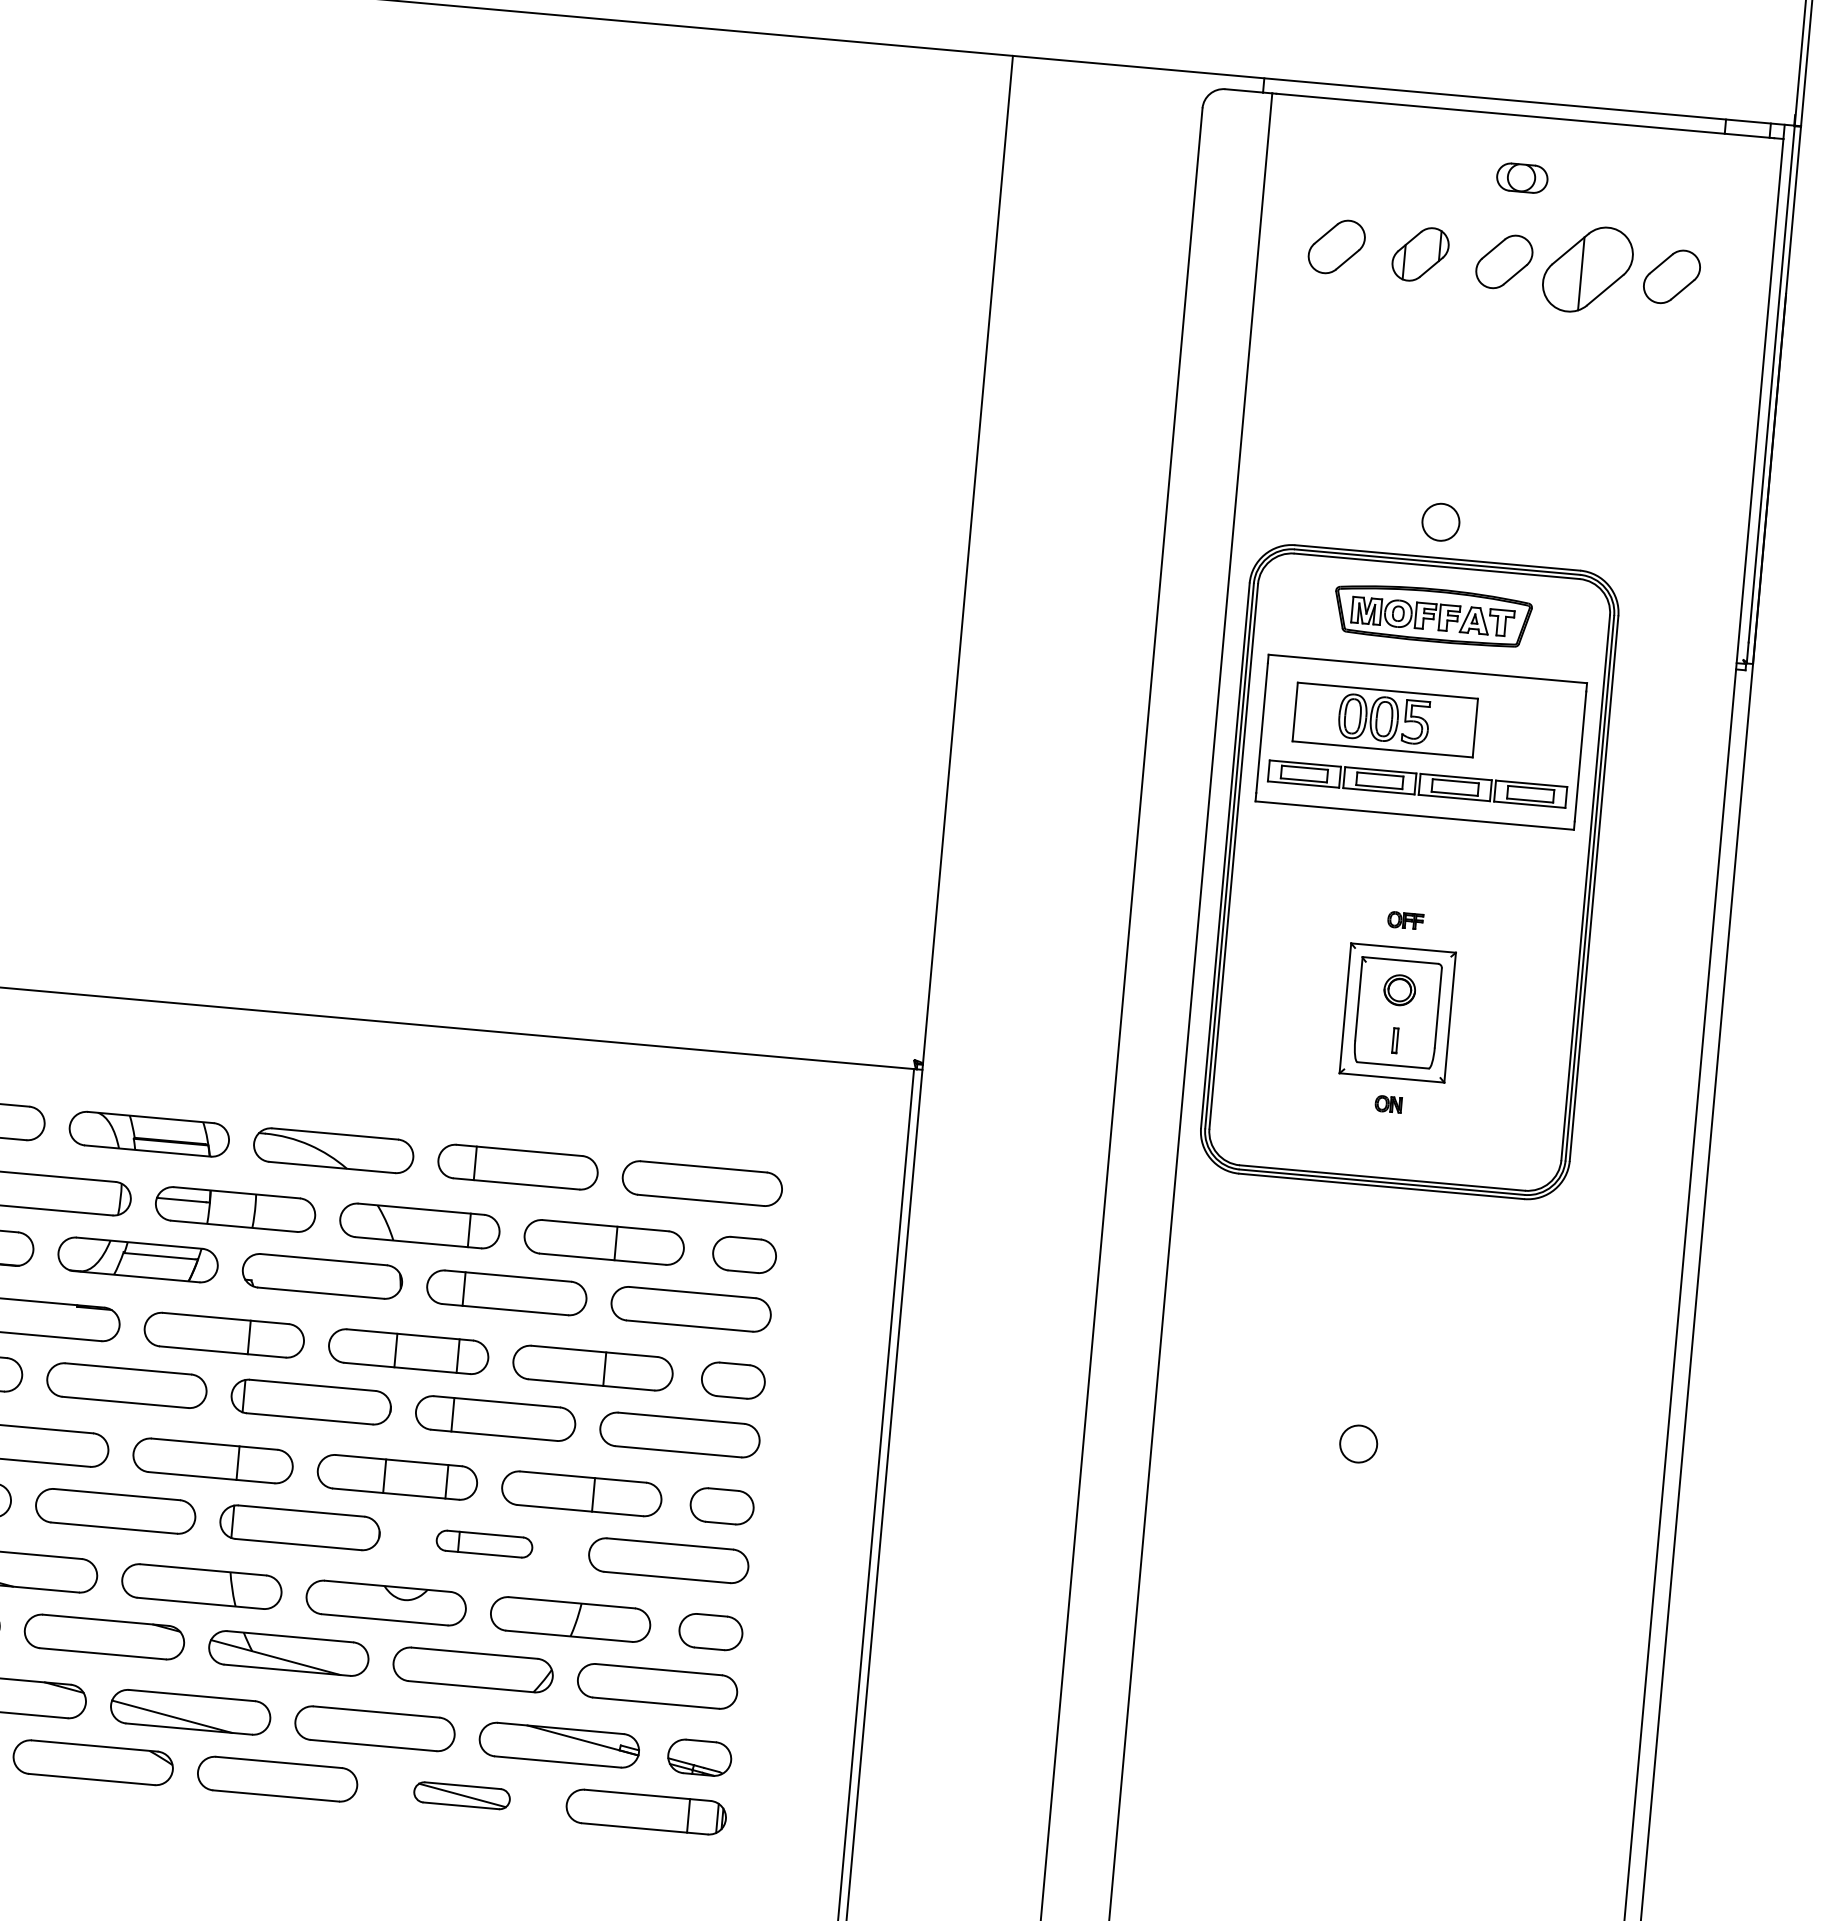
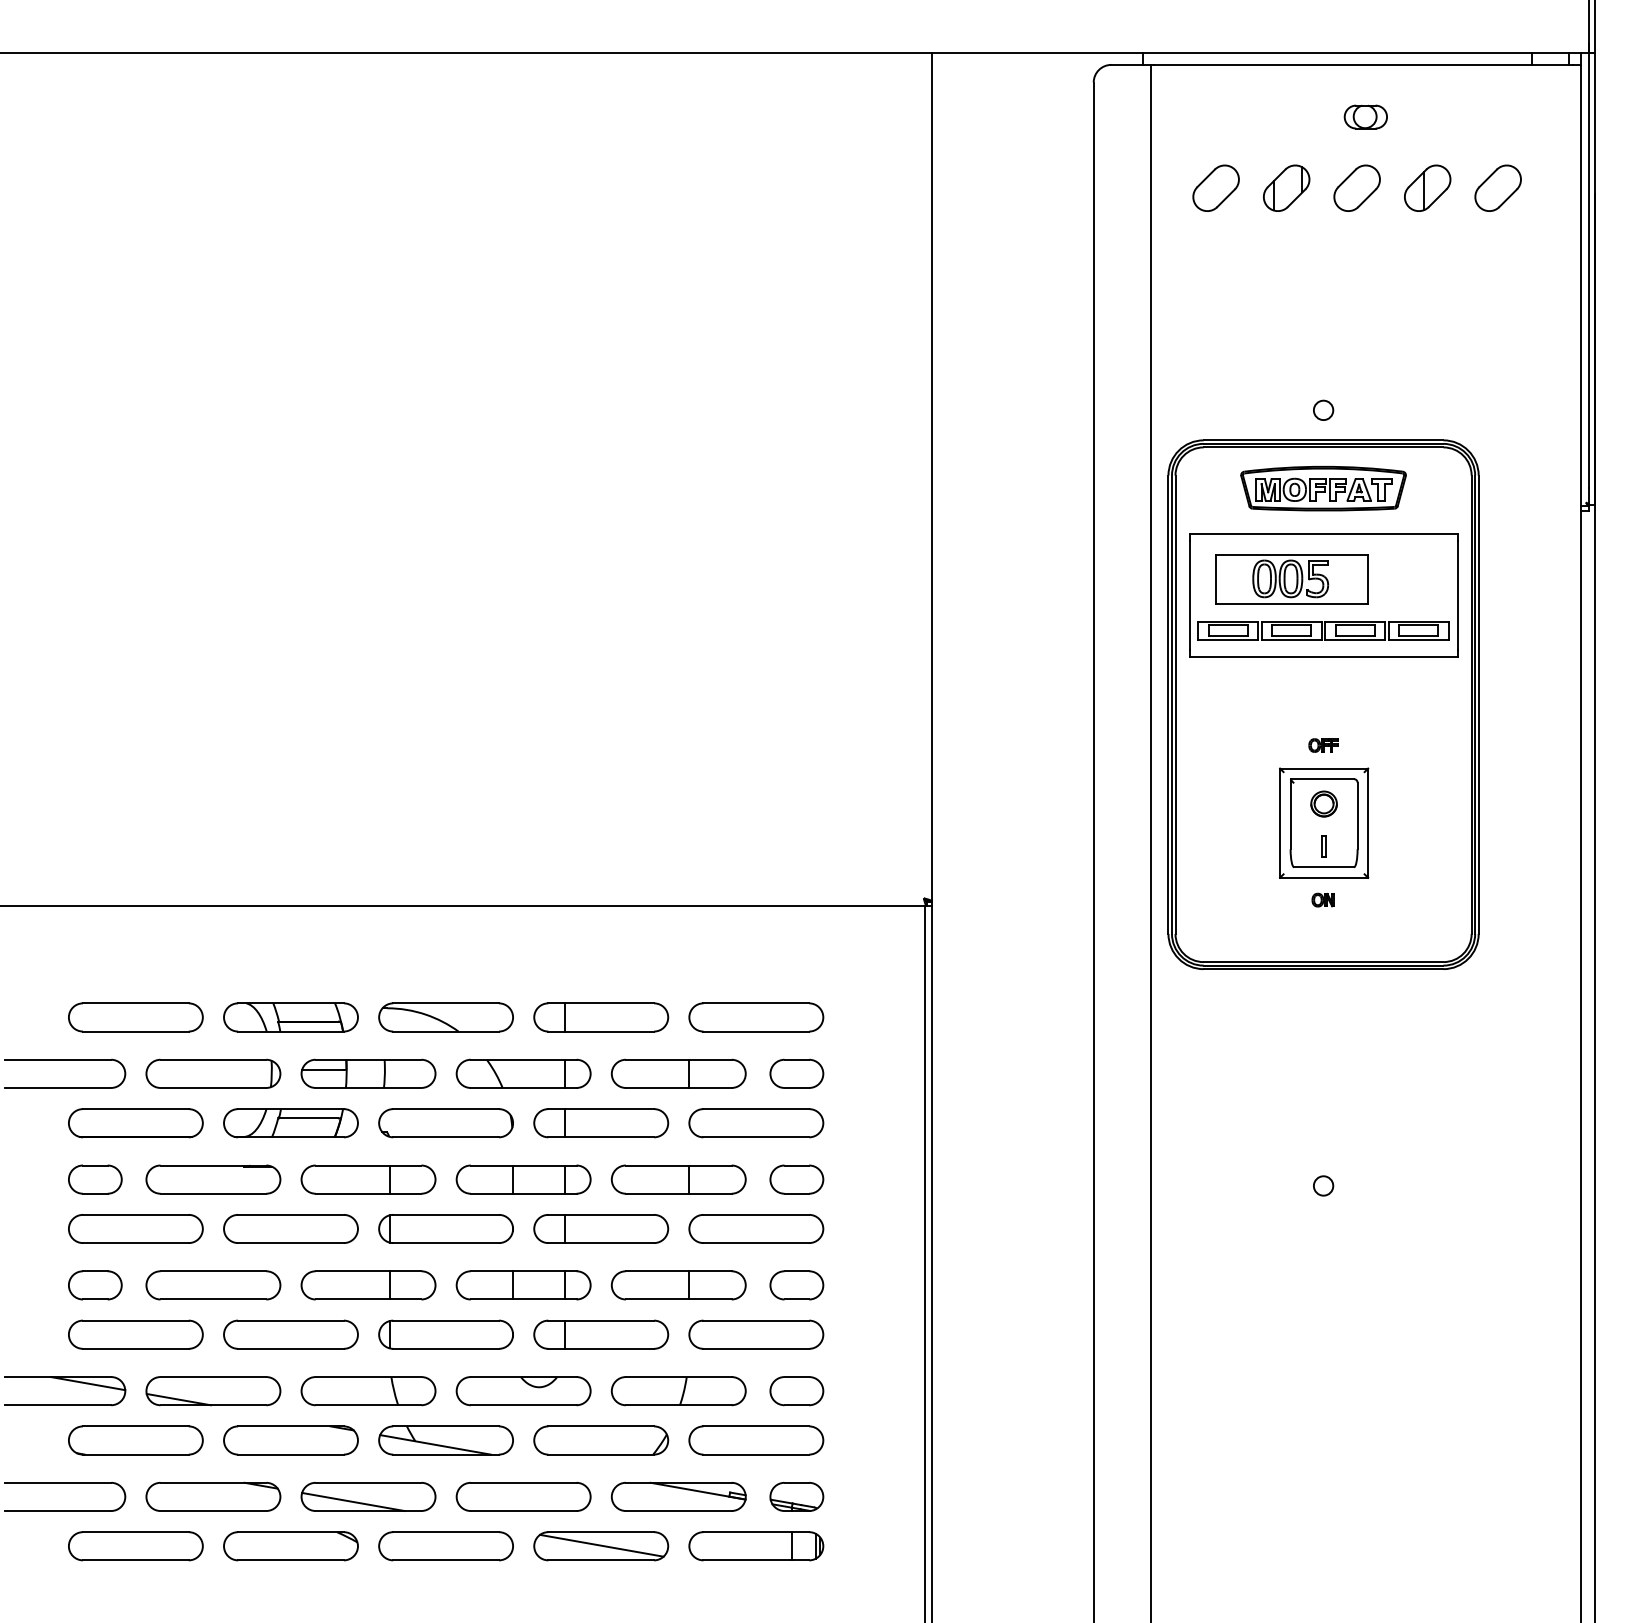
part: (1588, 268) -> (1427, 187), size x0.62
circle: (1440, 522) -> (1323, 410), size x0.62
circle: (1358, 1443) -> (1323, 1185), size x0.62
part: (484, 1544) -> (601, 1334), size x1.67
part: (462, 1795) -> (601, 1546), size x1.67

